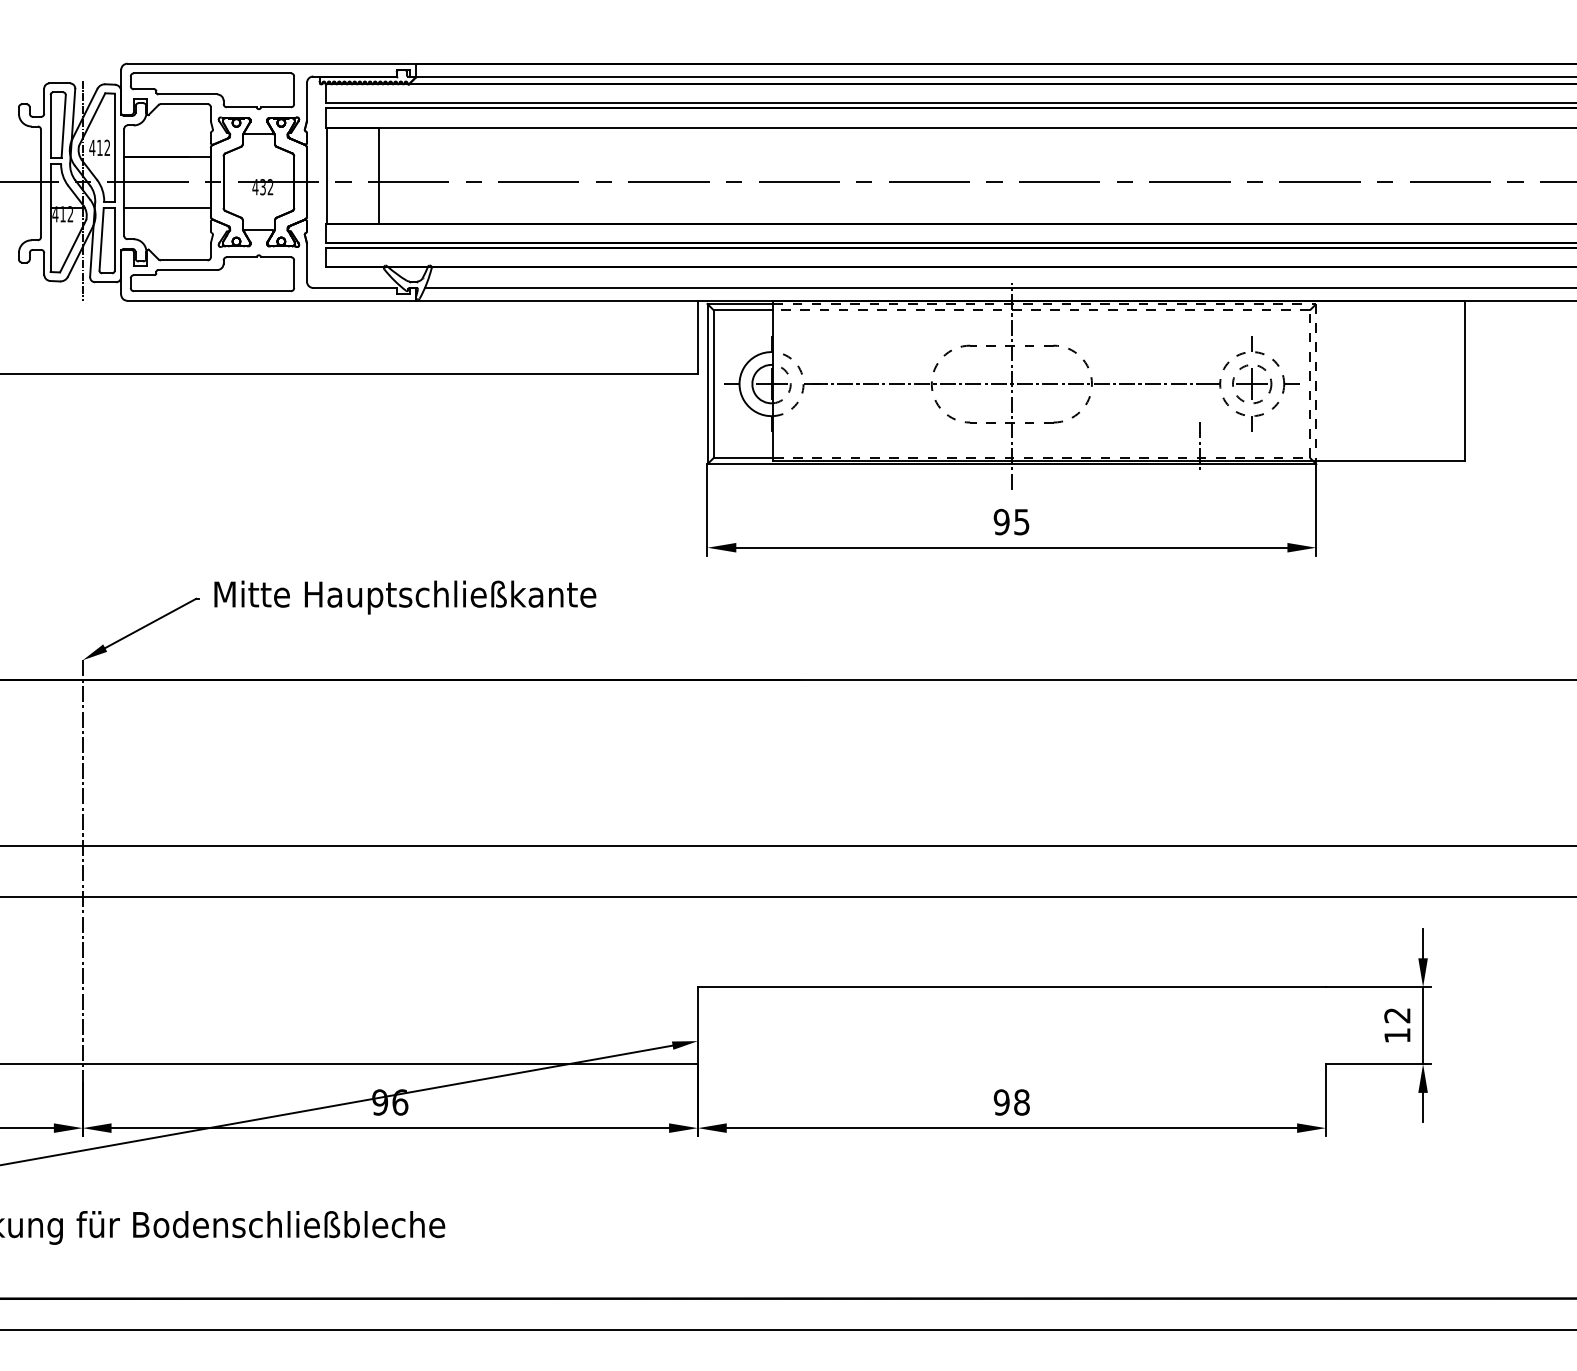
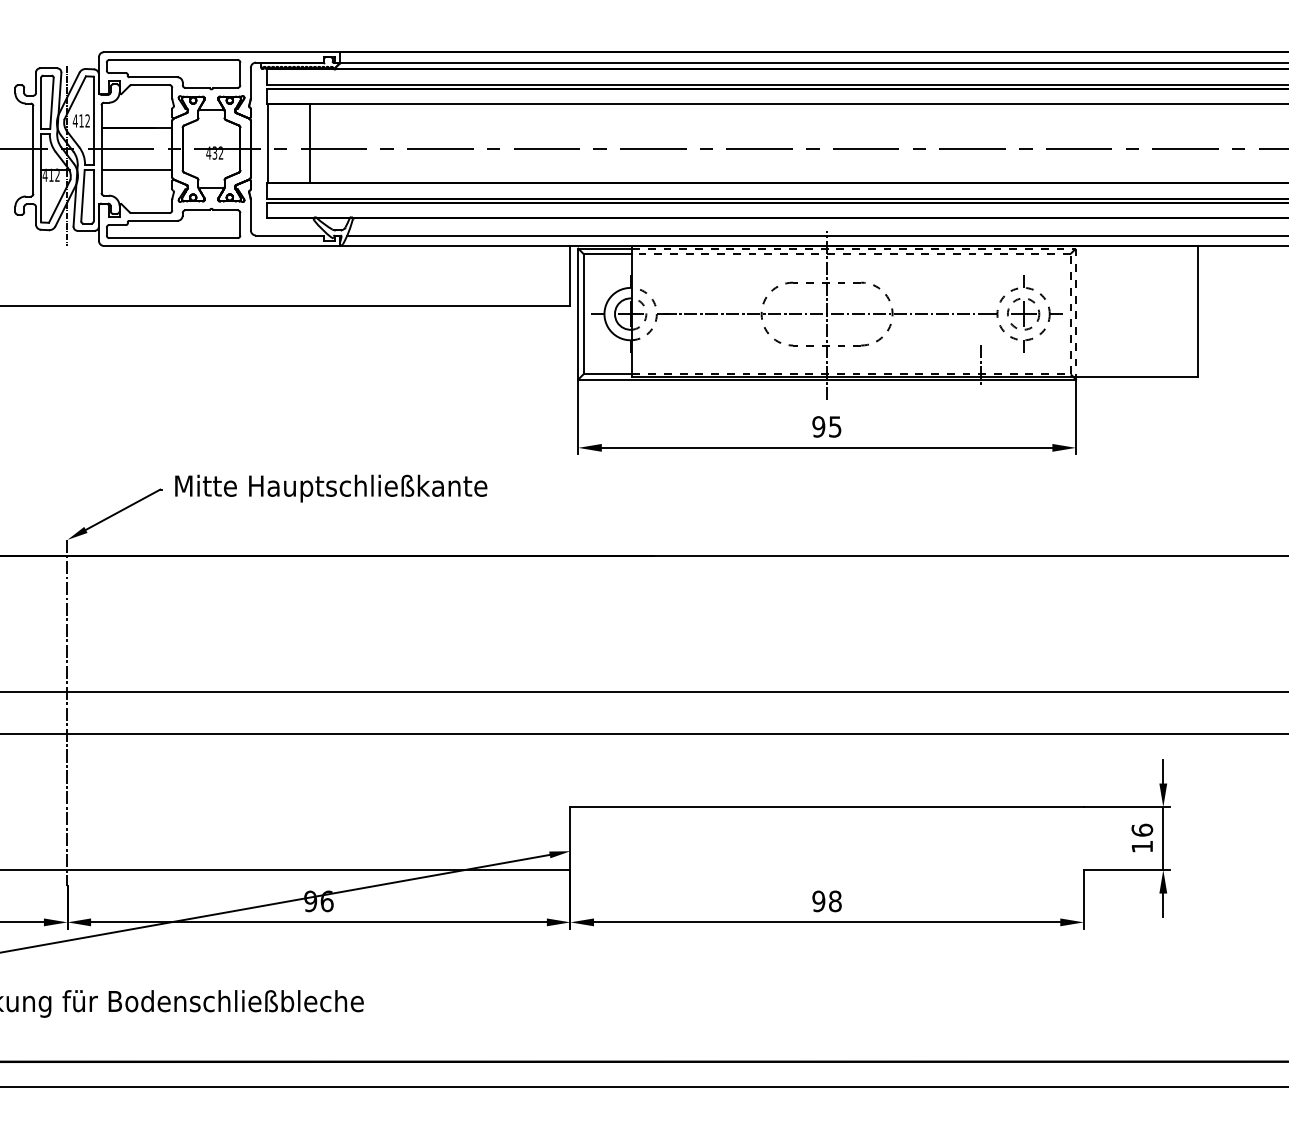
text: (1397, 1014) -> (1142, 829), 12 -> 16

